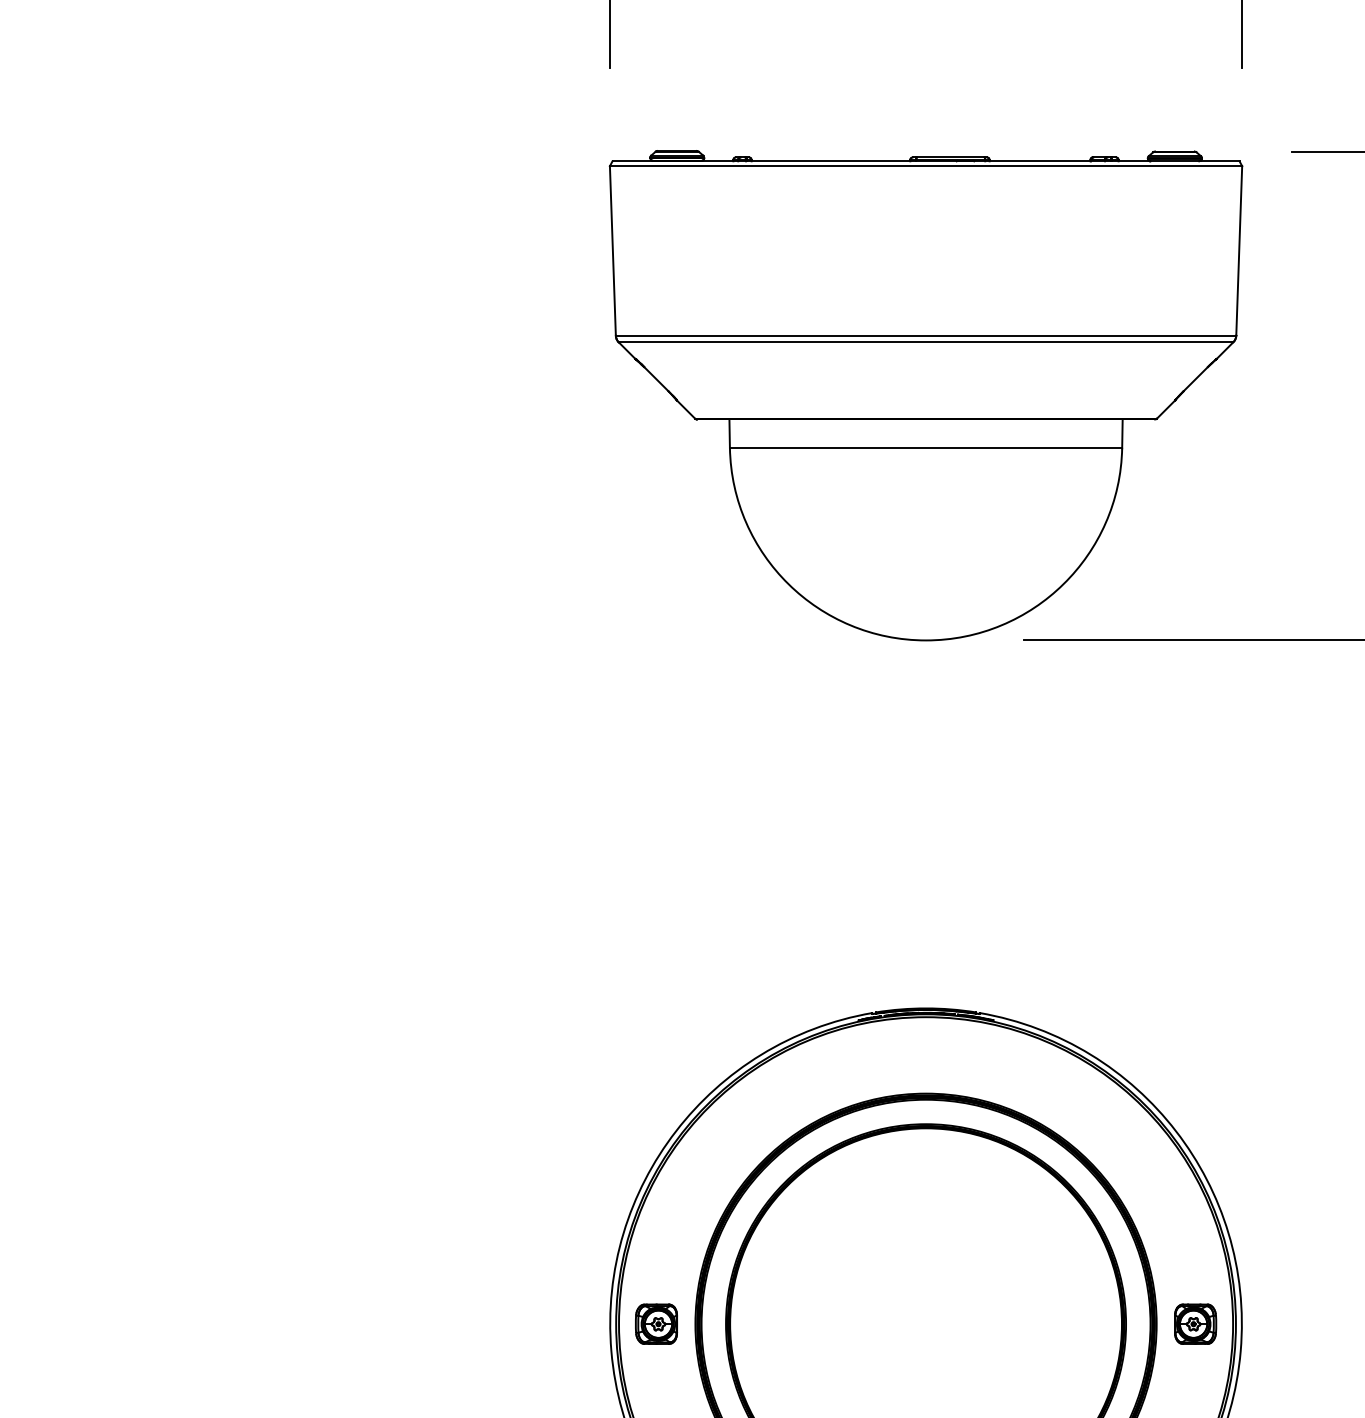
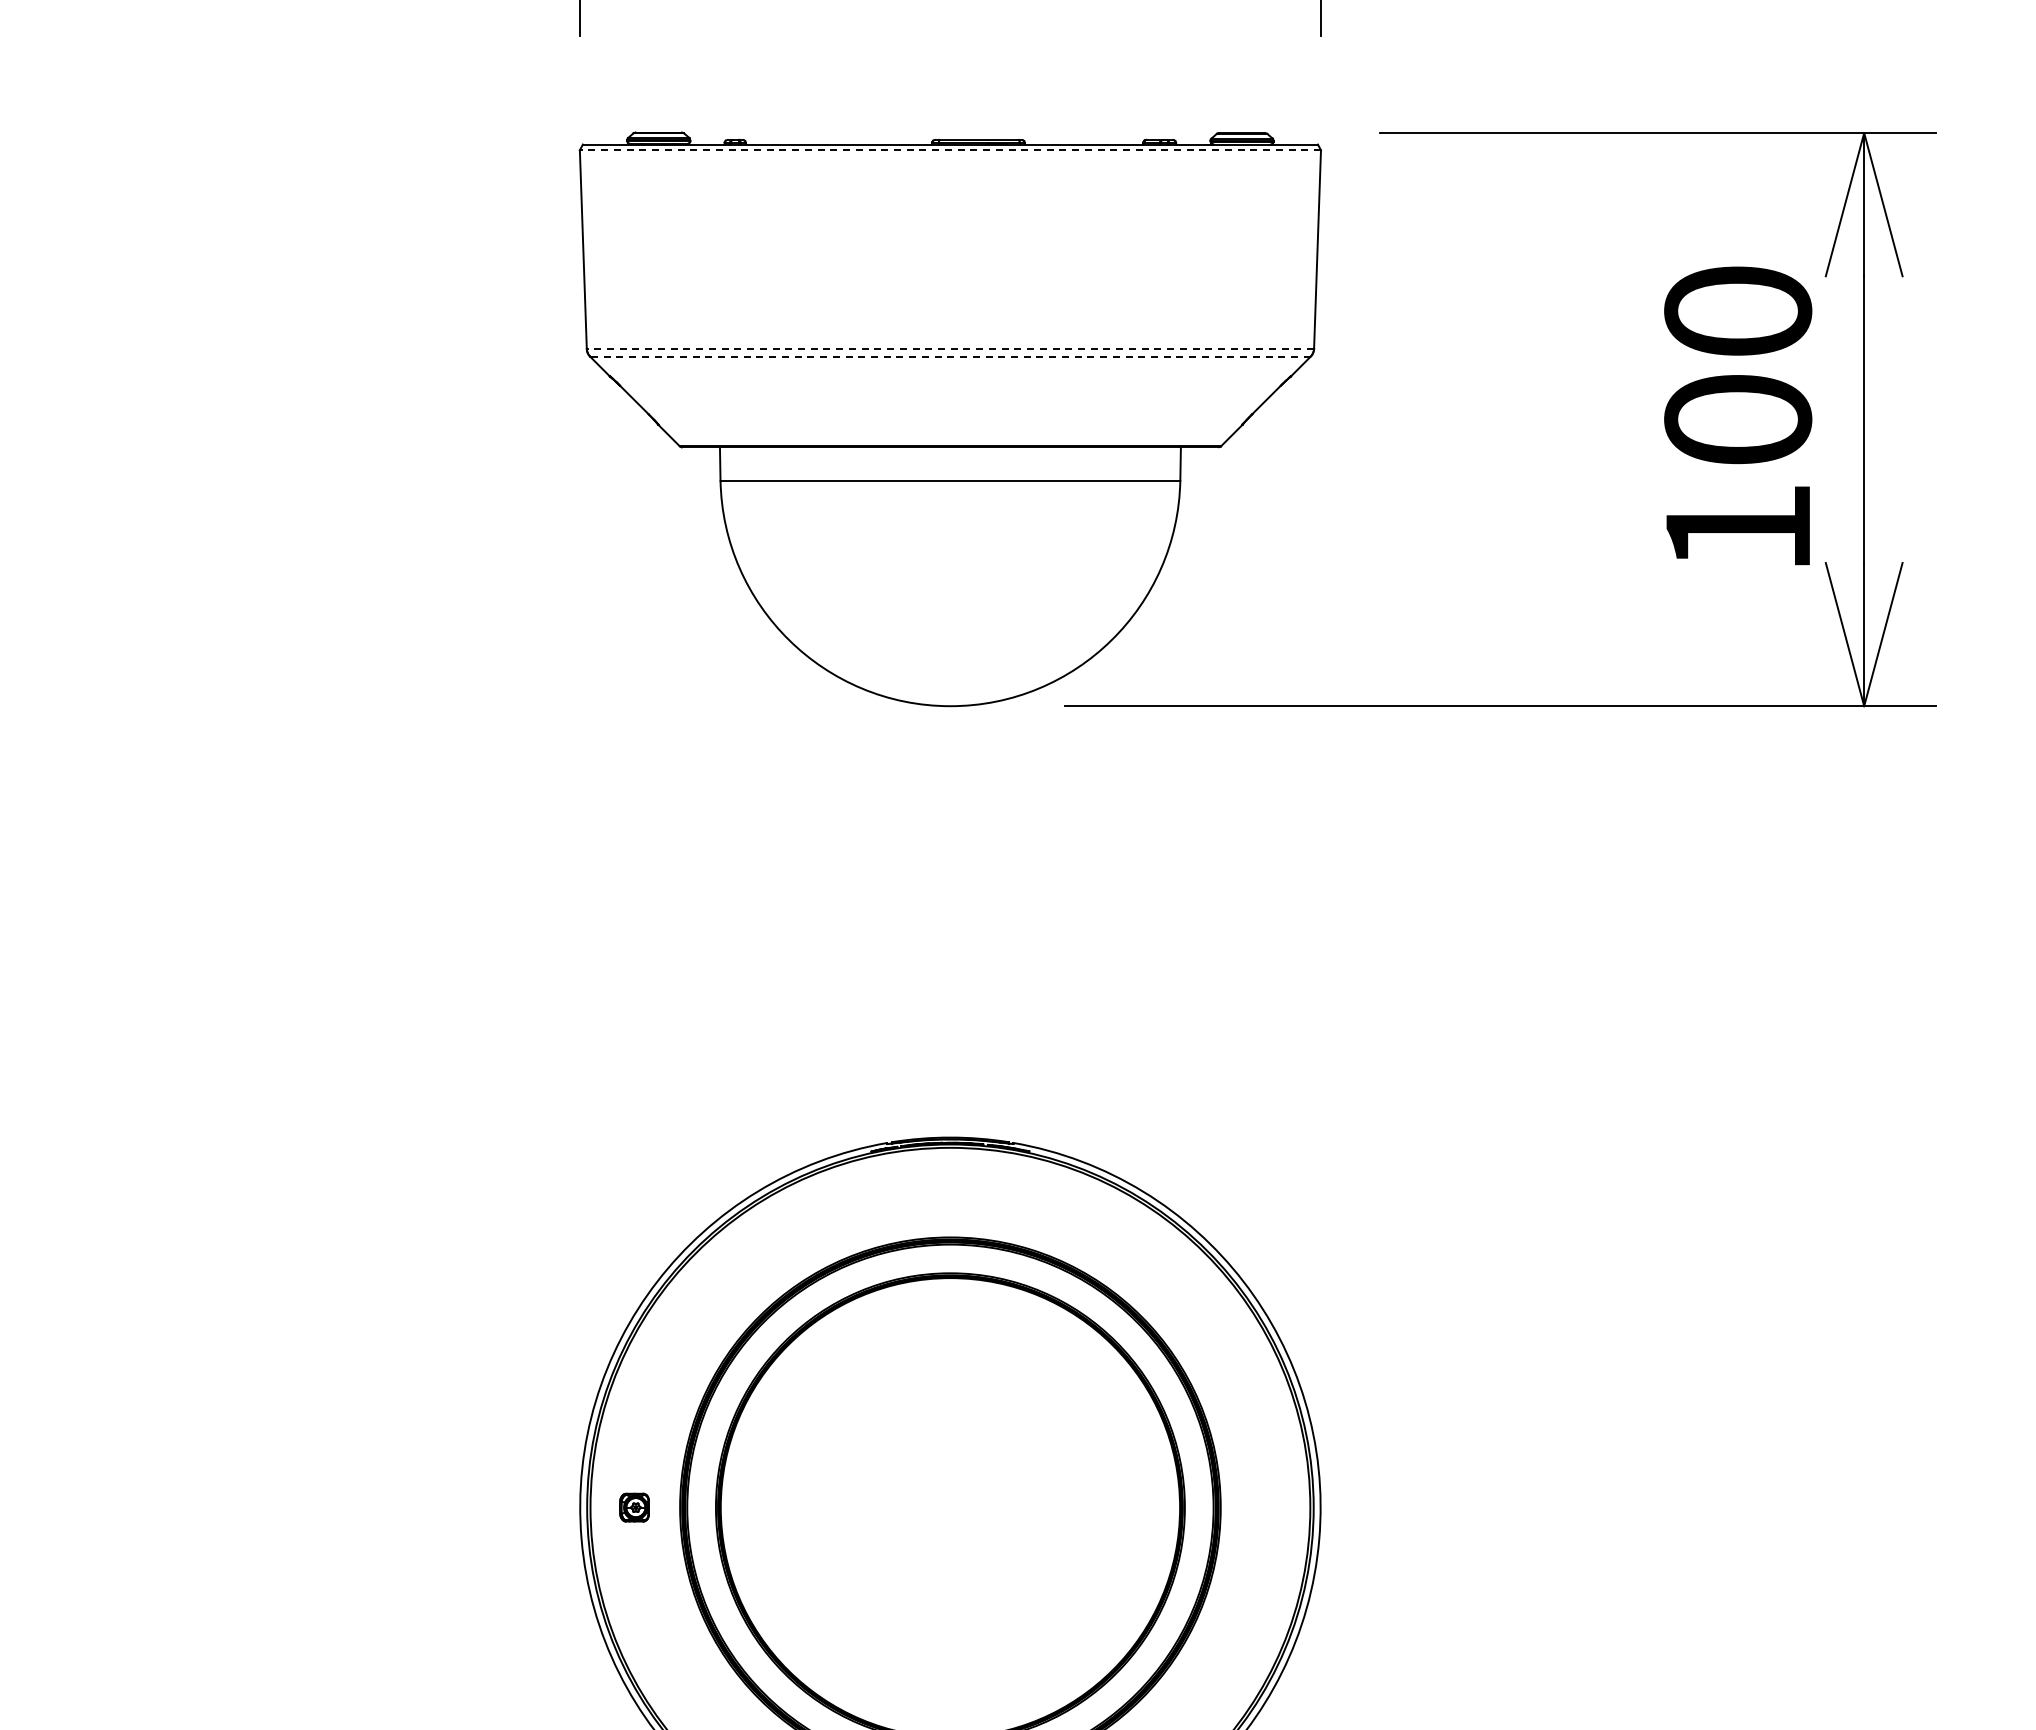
line: (926, 166) -> (950, 150), solid -> dashed
line: (926, 335) -> (950, 348), solid -> dashed
line: (925, 342) -> (949, 356), solid -> dashed
part: (656, 1324) -> (634, 1507), size x0.6
part: (1195, 1324) -> (1266, 1507), removed

